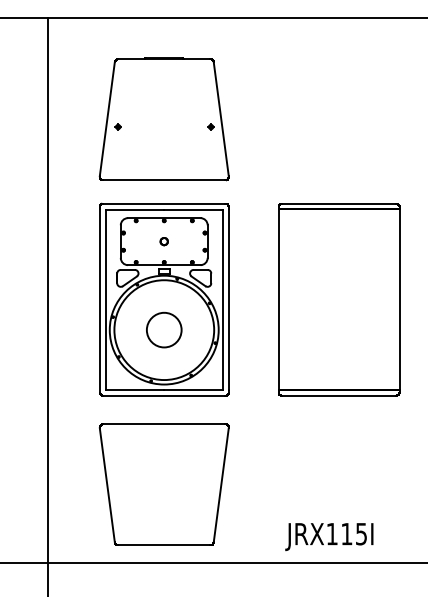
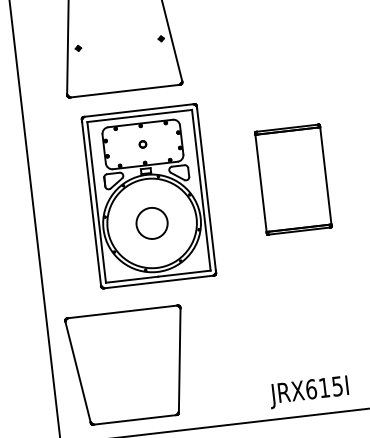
part: (164, 299) -> (149, 196), moved
part: (339, 299) -> (293, 179), size x0.6
part: (163, 484) -> (128, 365), moved
text: (332, 533) -> (311, 388), JRX115I -> JRX615I

